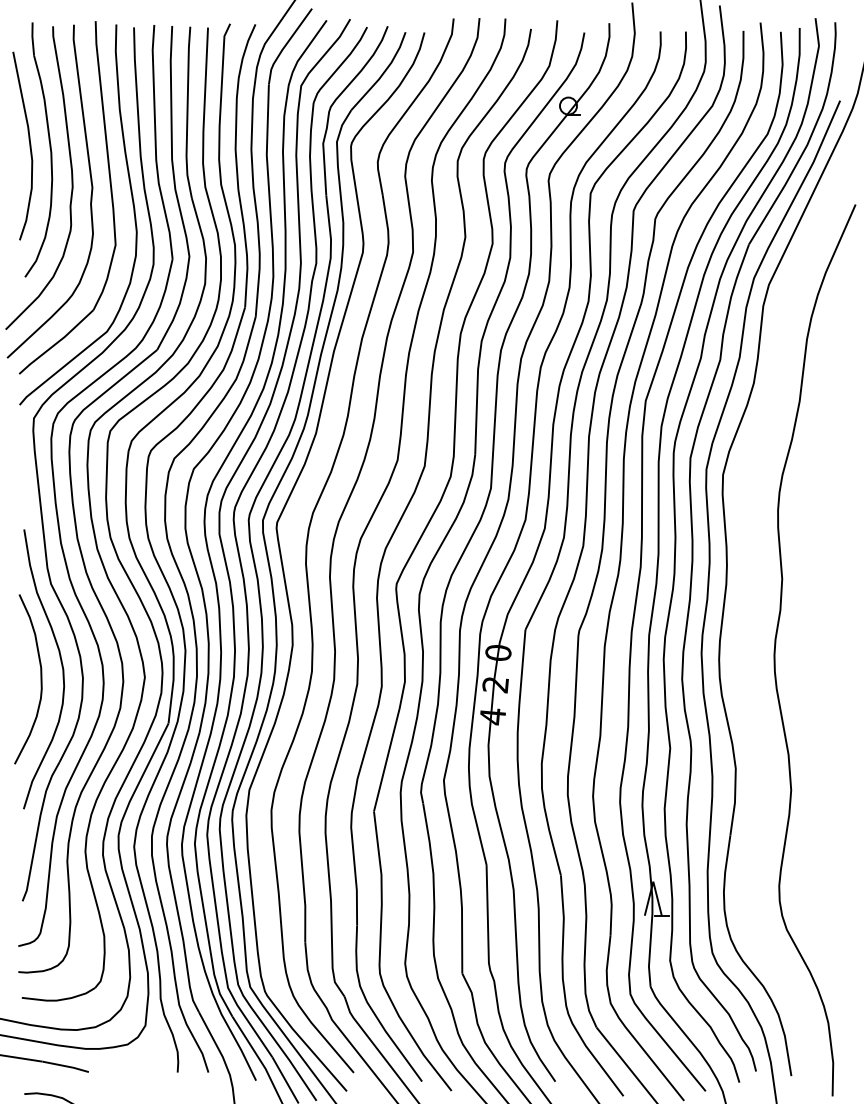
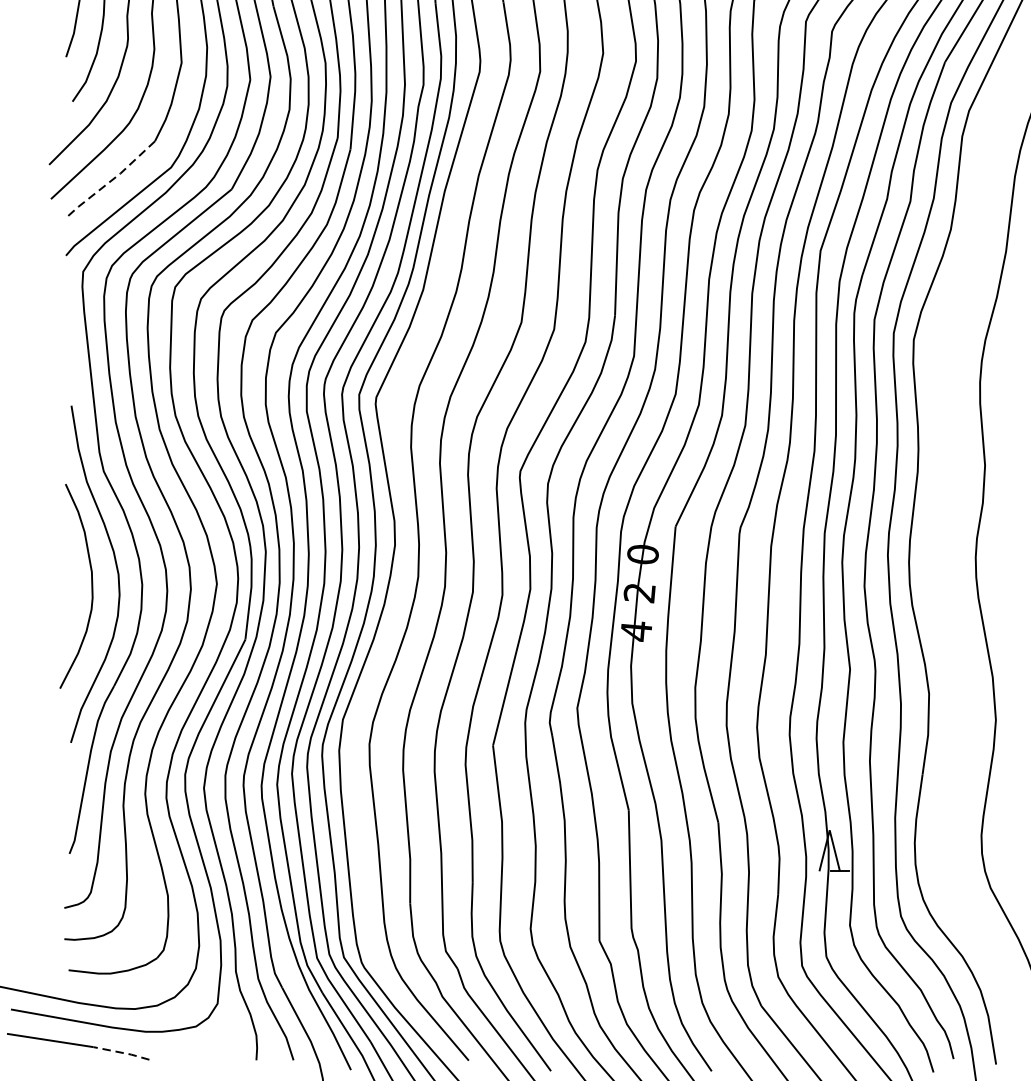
line: (57, 343) -> (111, 181), solid -> dashed
line: (65, 1066) -> (121, 1052), solid -> dashed

